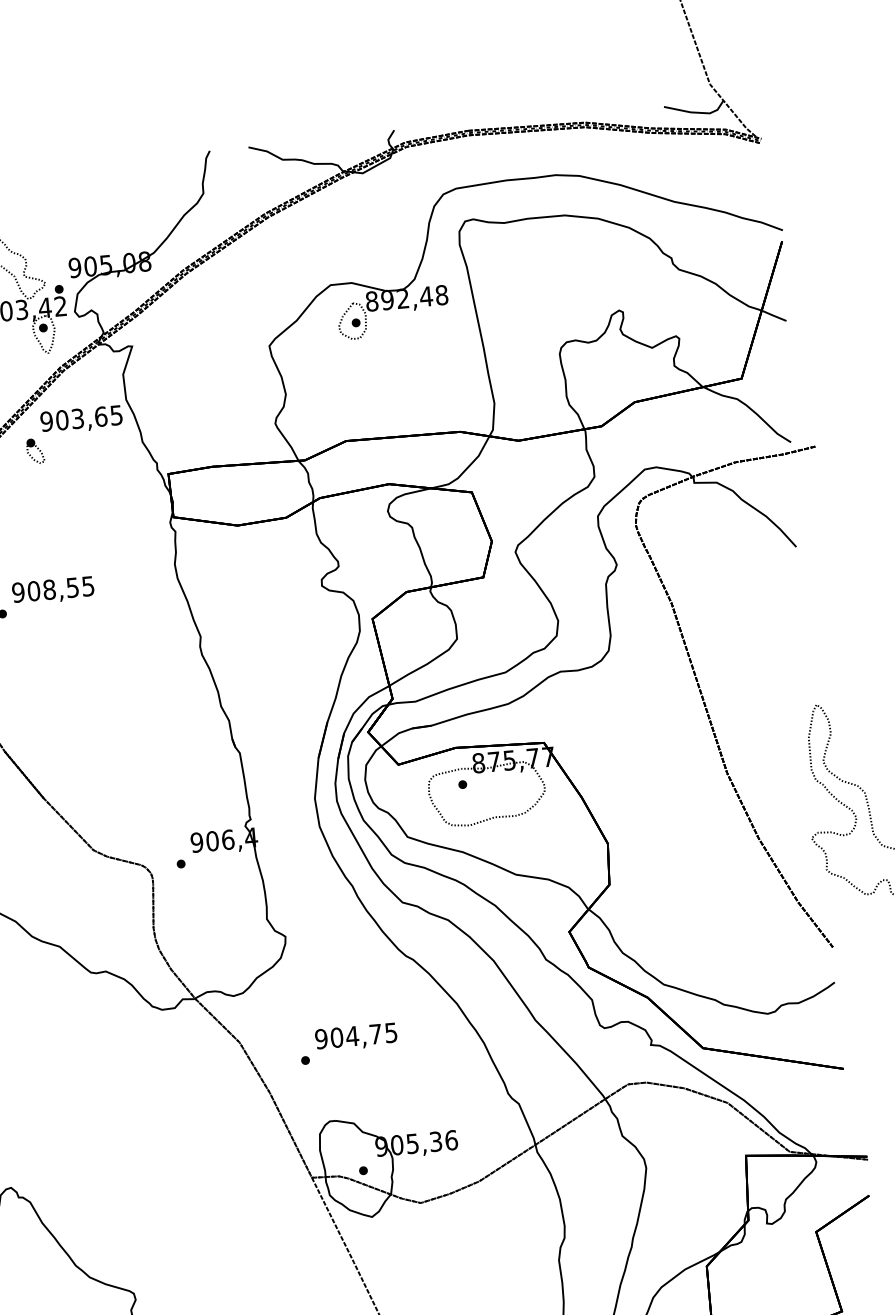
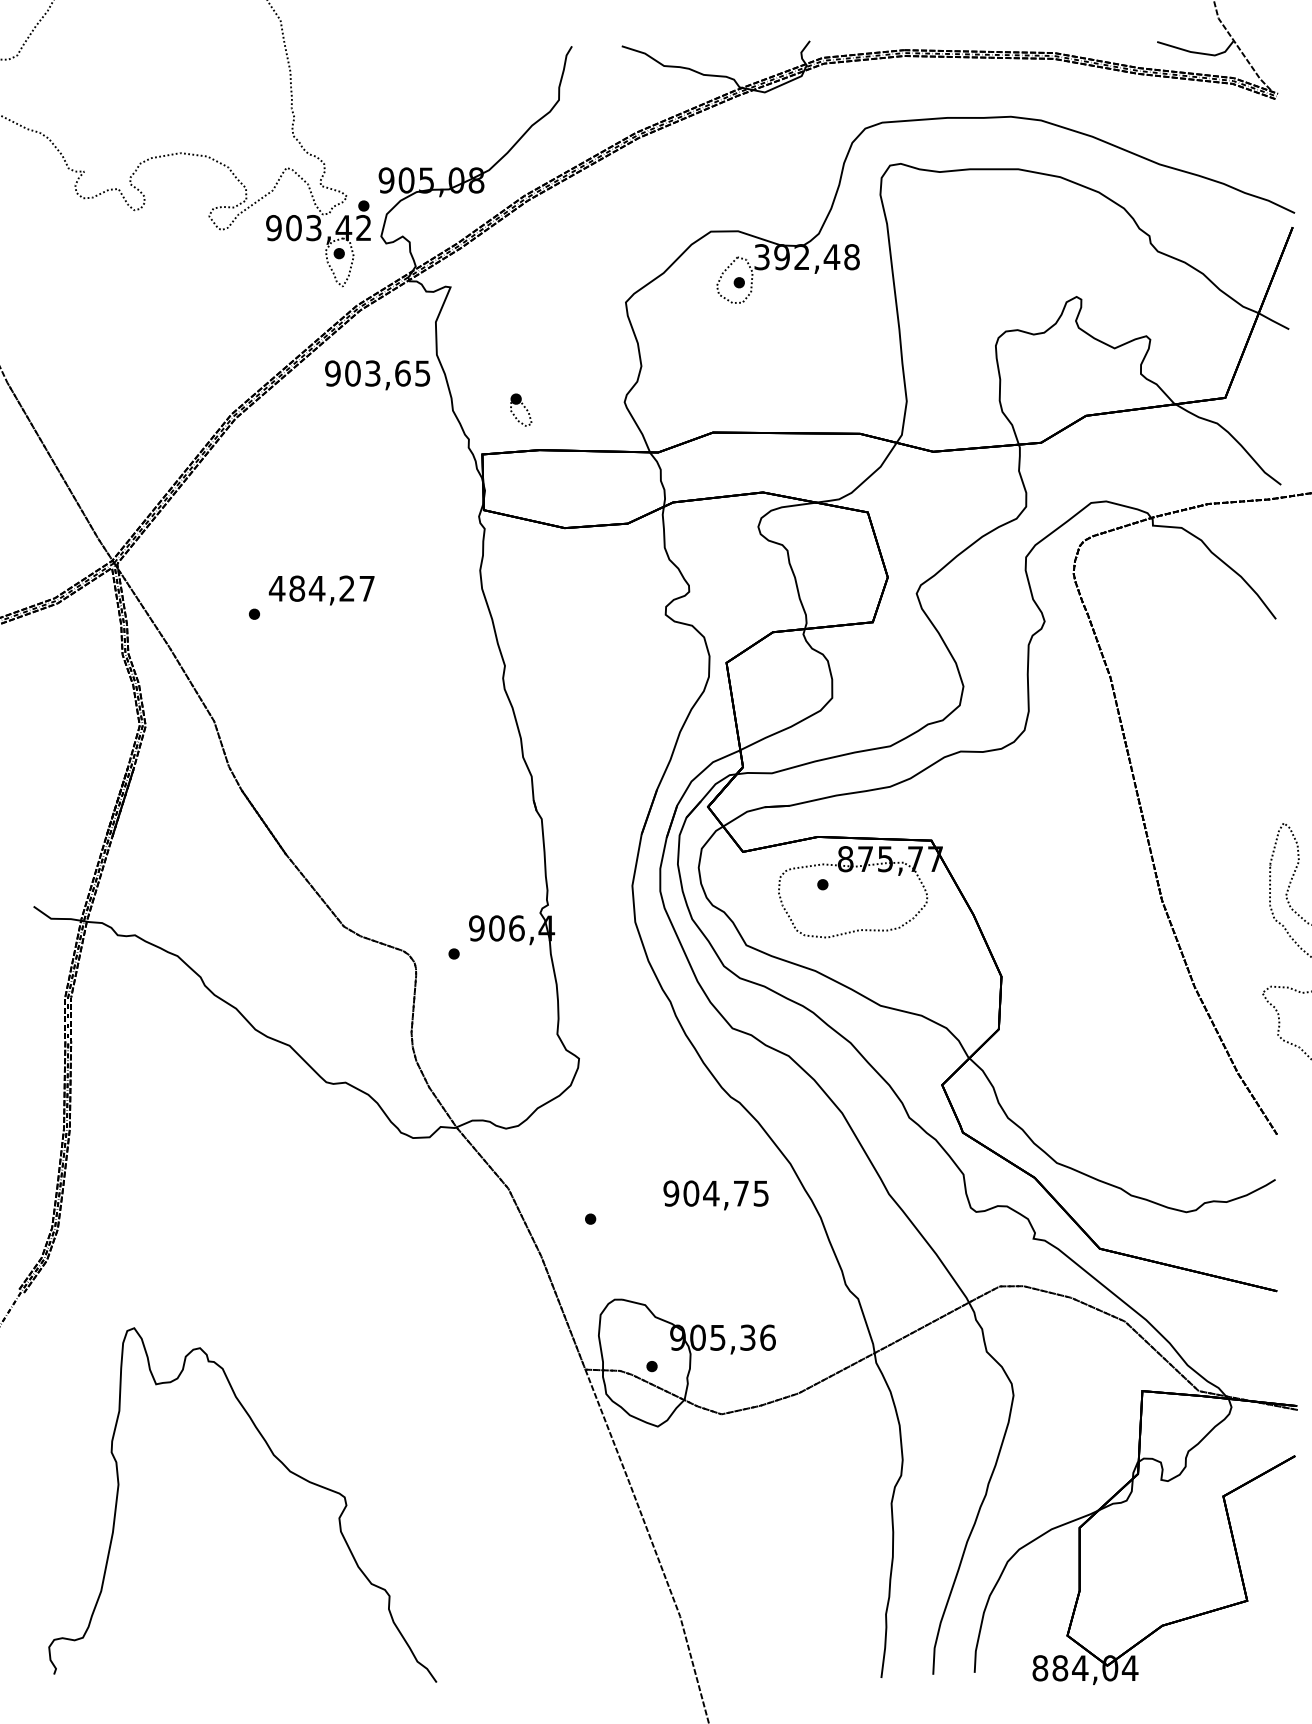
text: (371, 301) -> (761, 257), 892,48 -> 392,48
part: (35, 450) -> (521, 409), moved
text: (52, 589) -> (321, 588), 908,55 -> 484,27
text: (355, 1037) -> (715, 1195), moved

